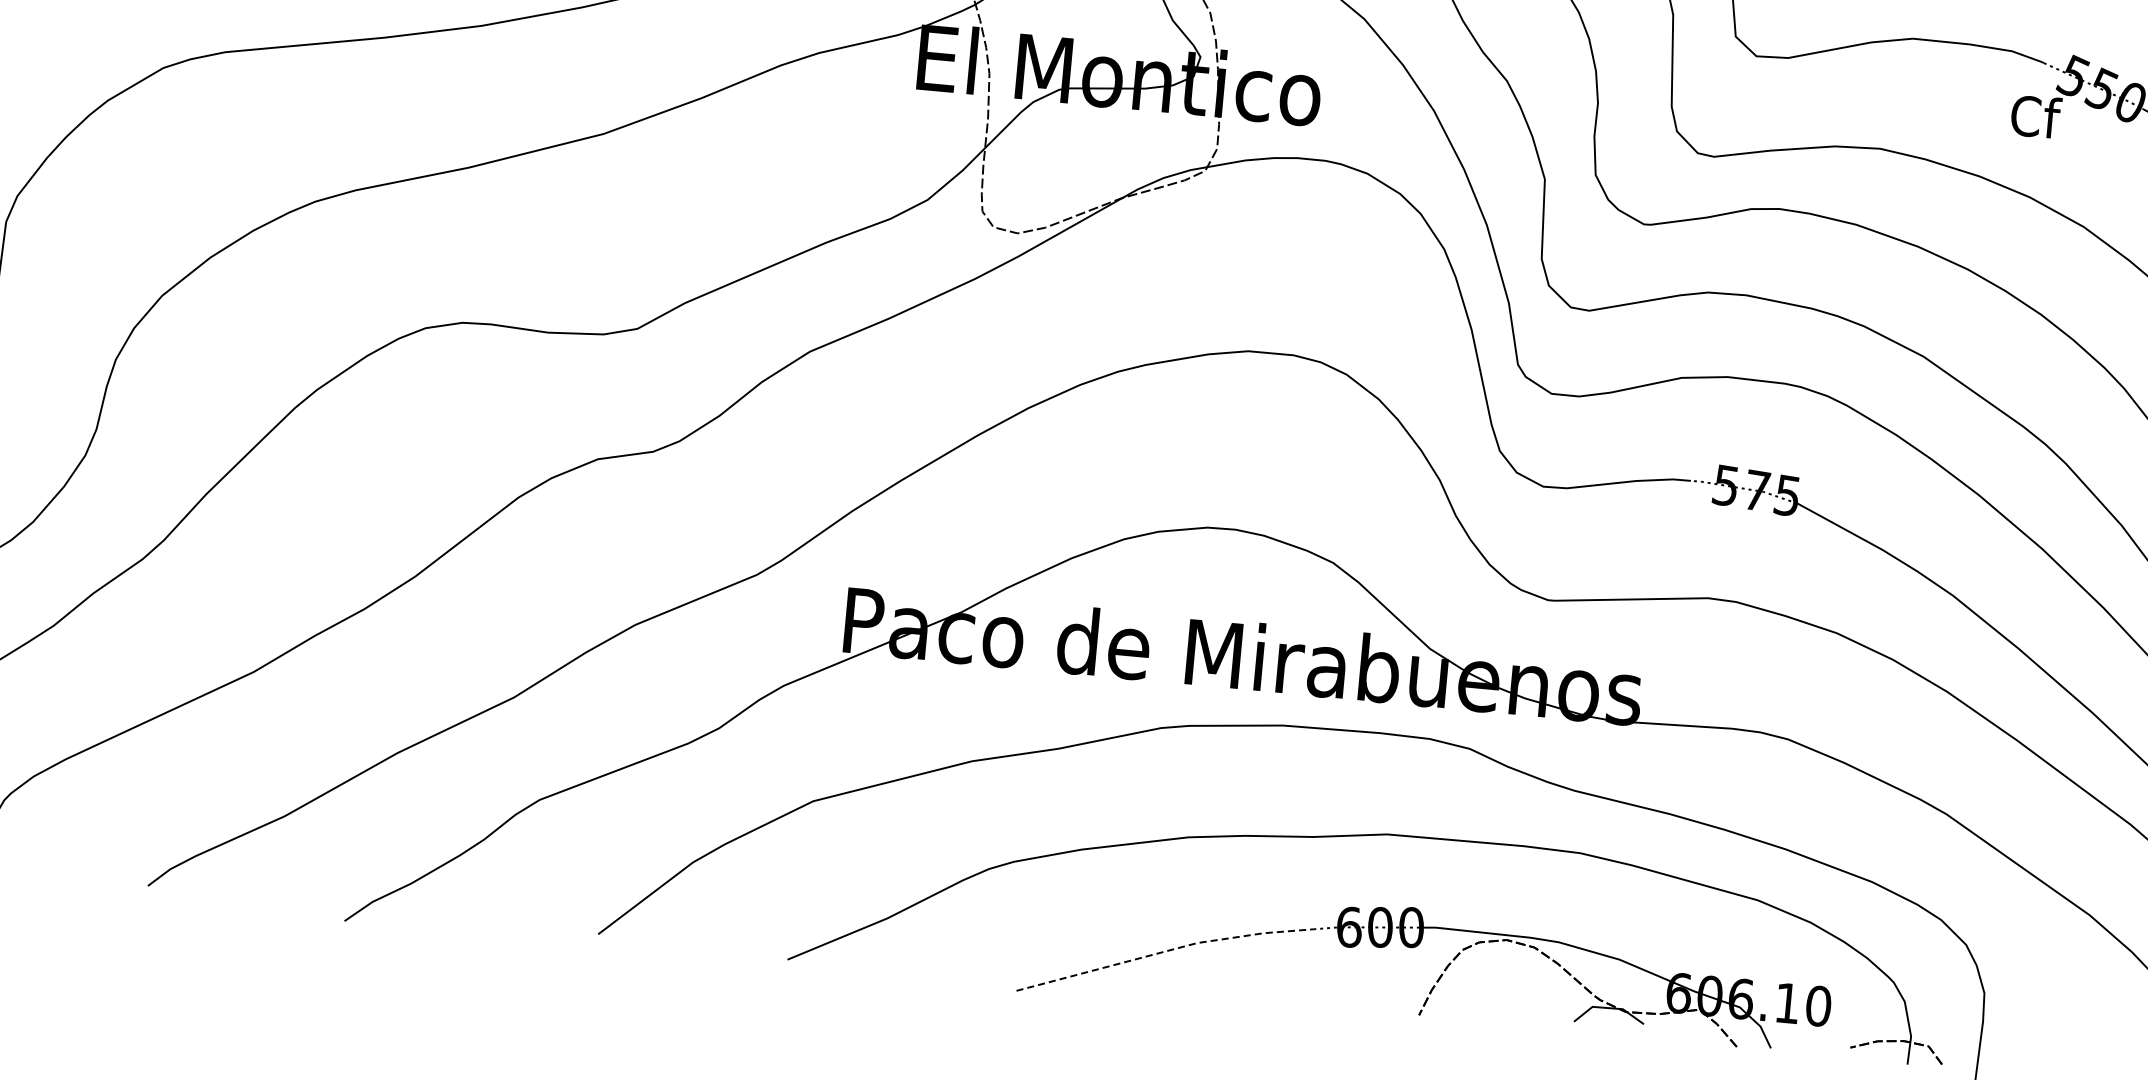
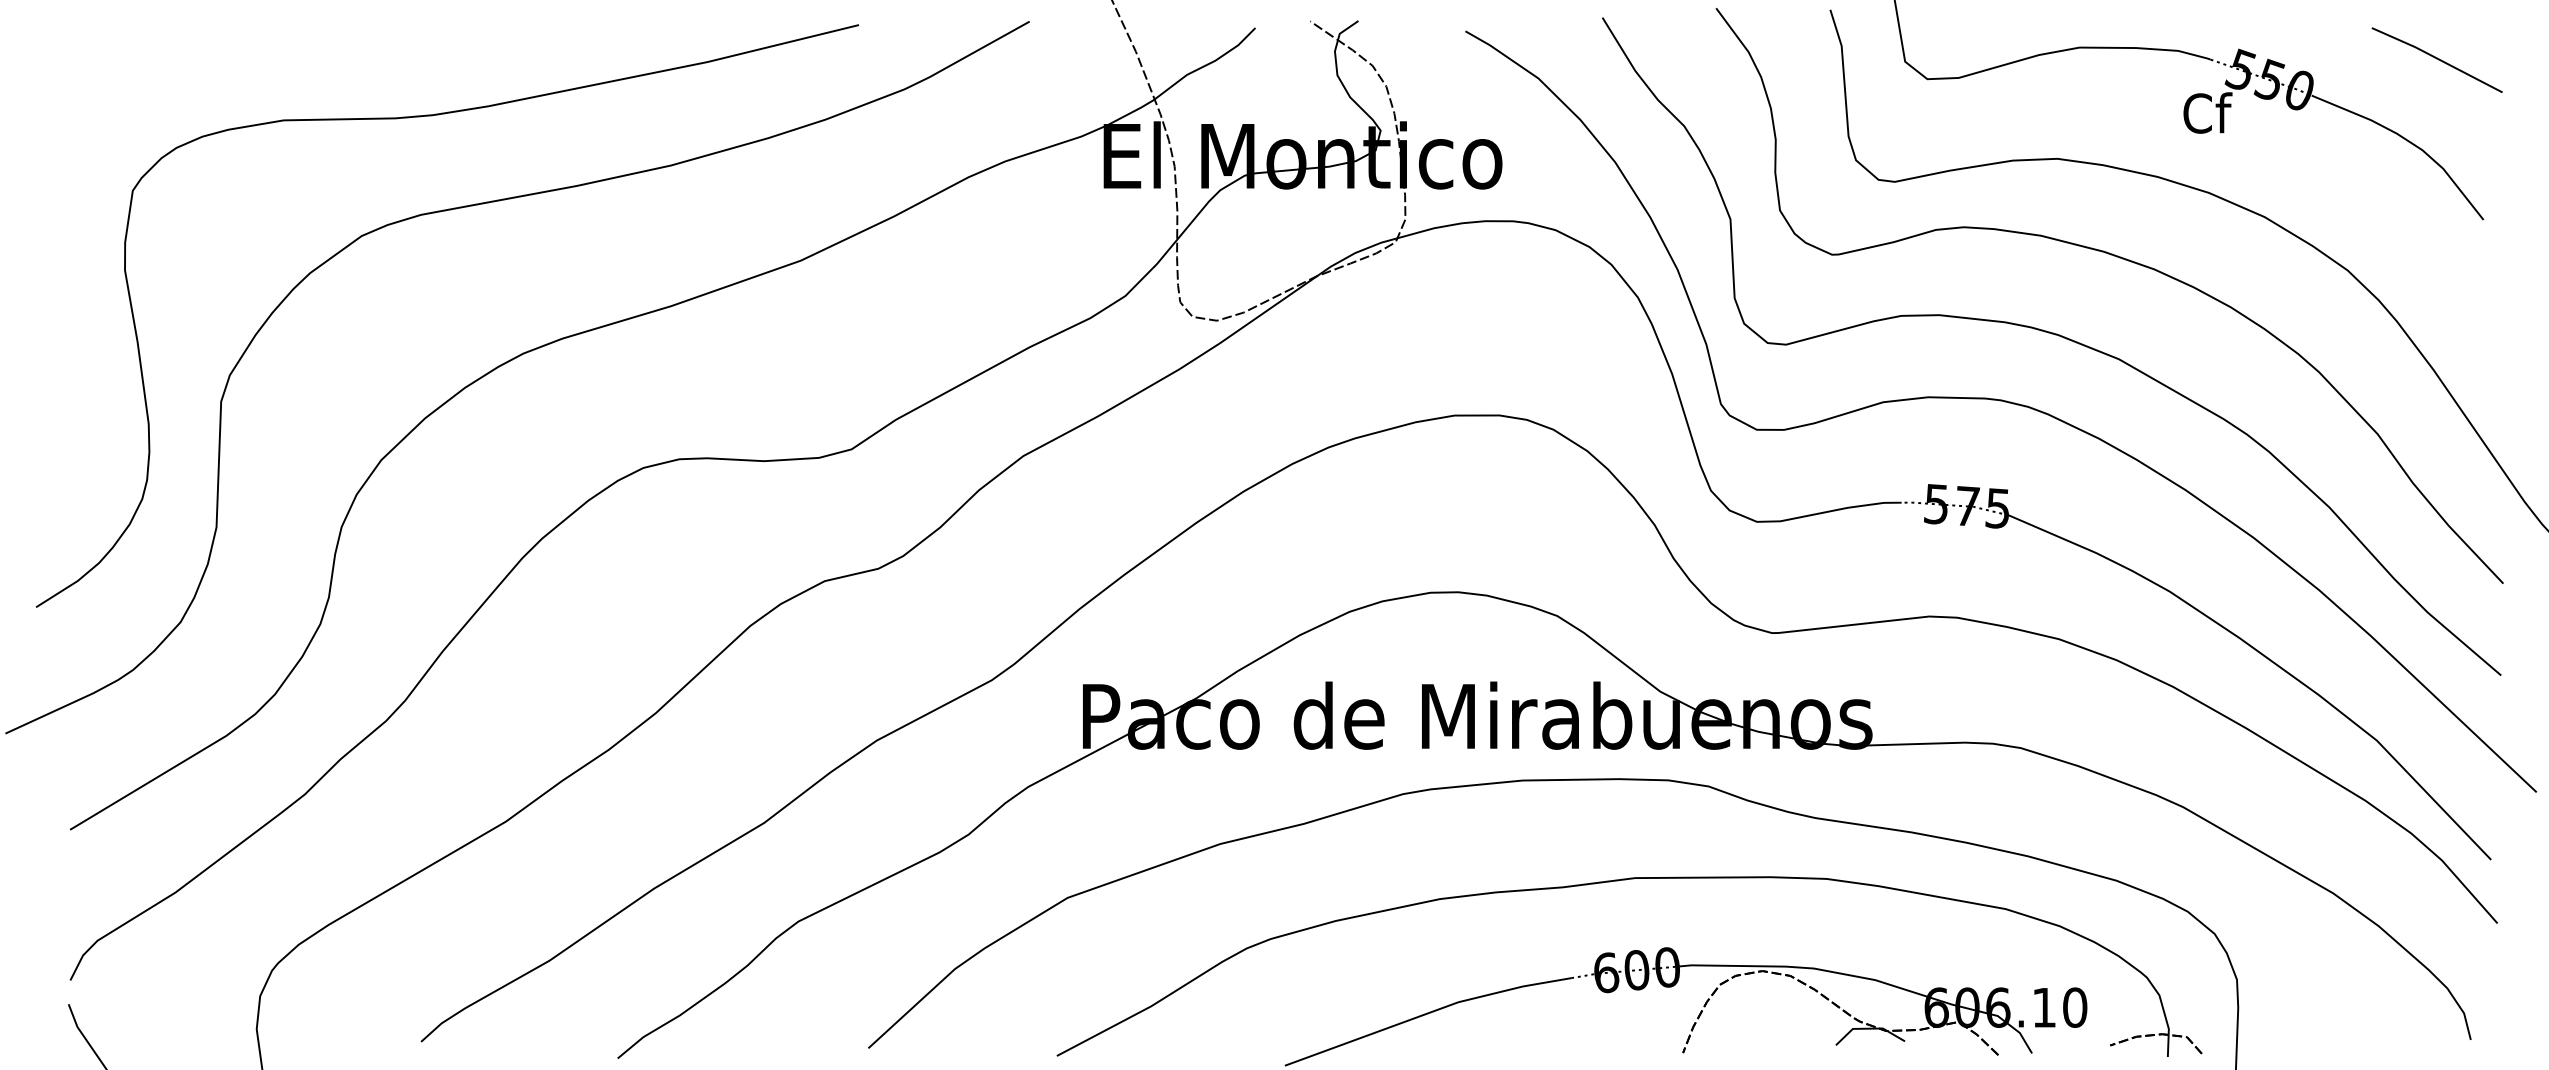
line: (1165, 951) -> (1427, 1013), dashed -> solid

